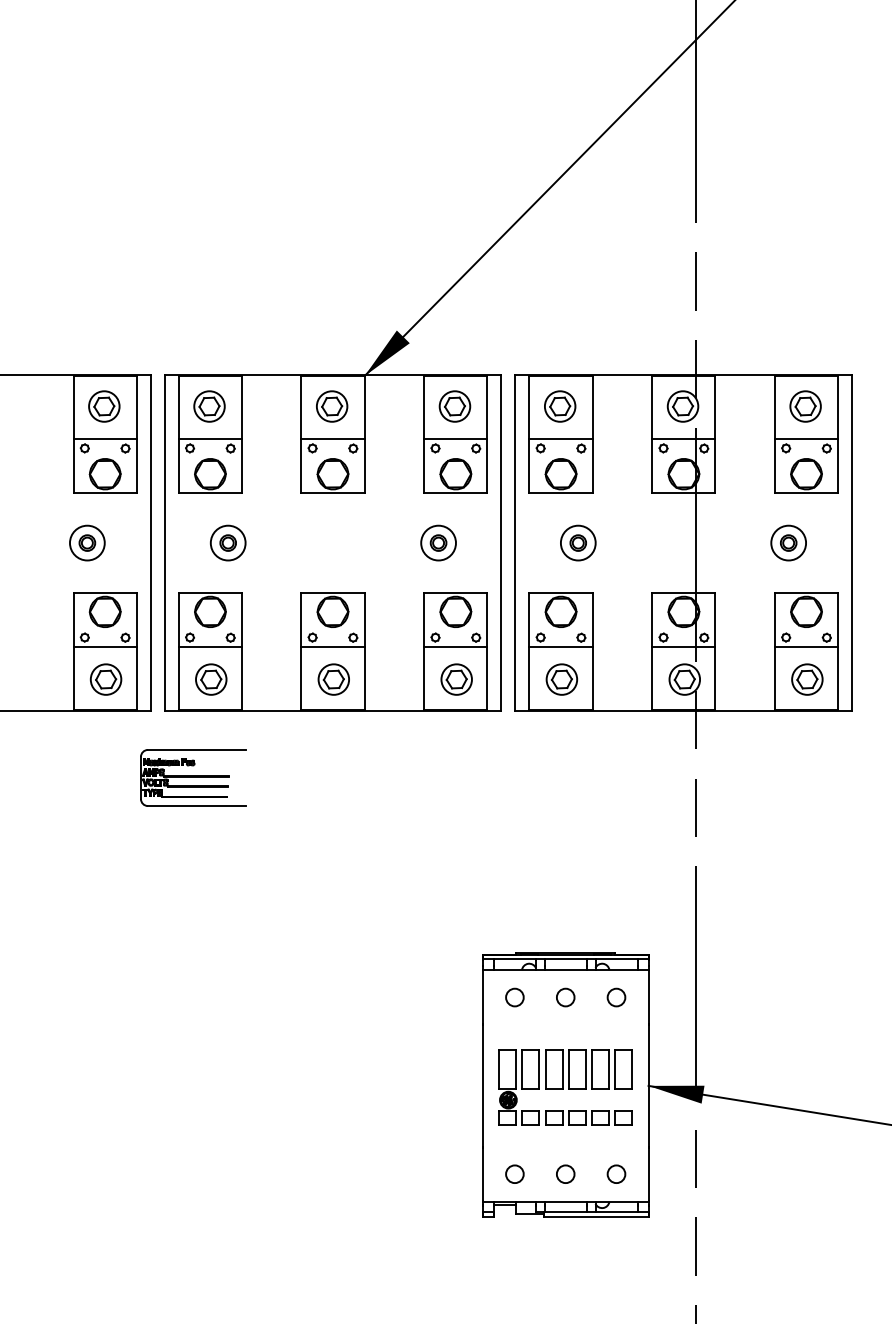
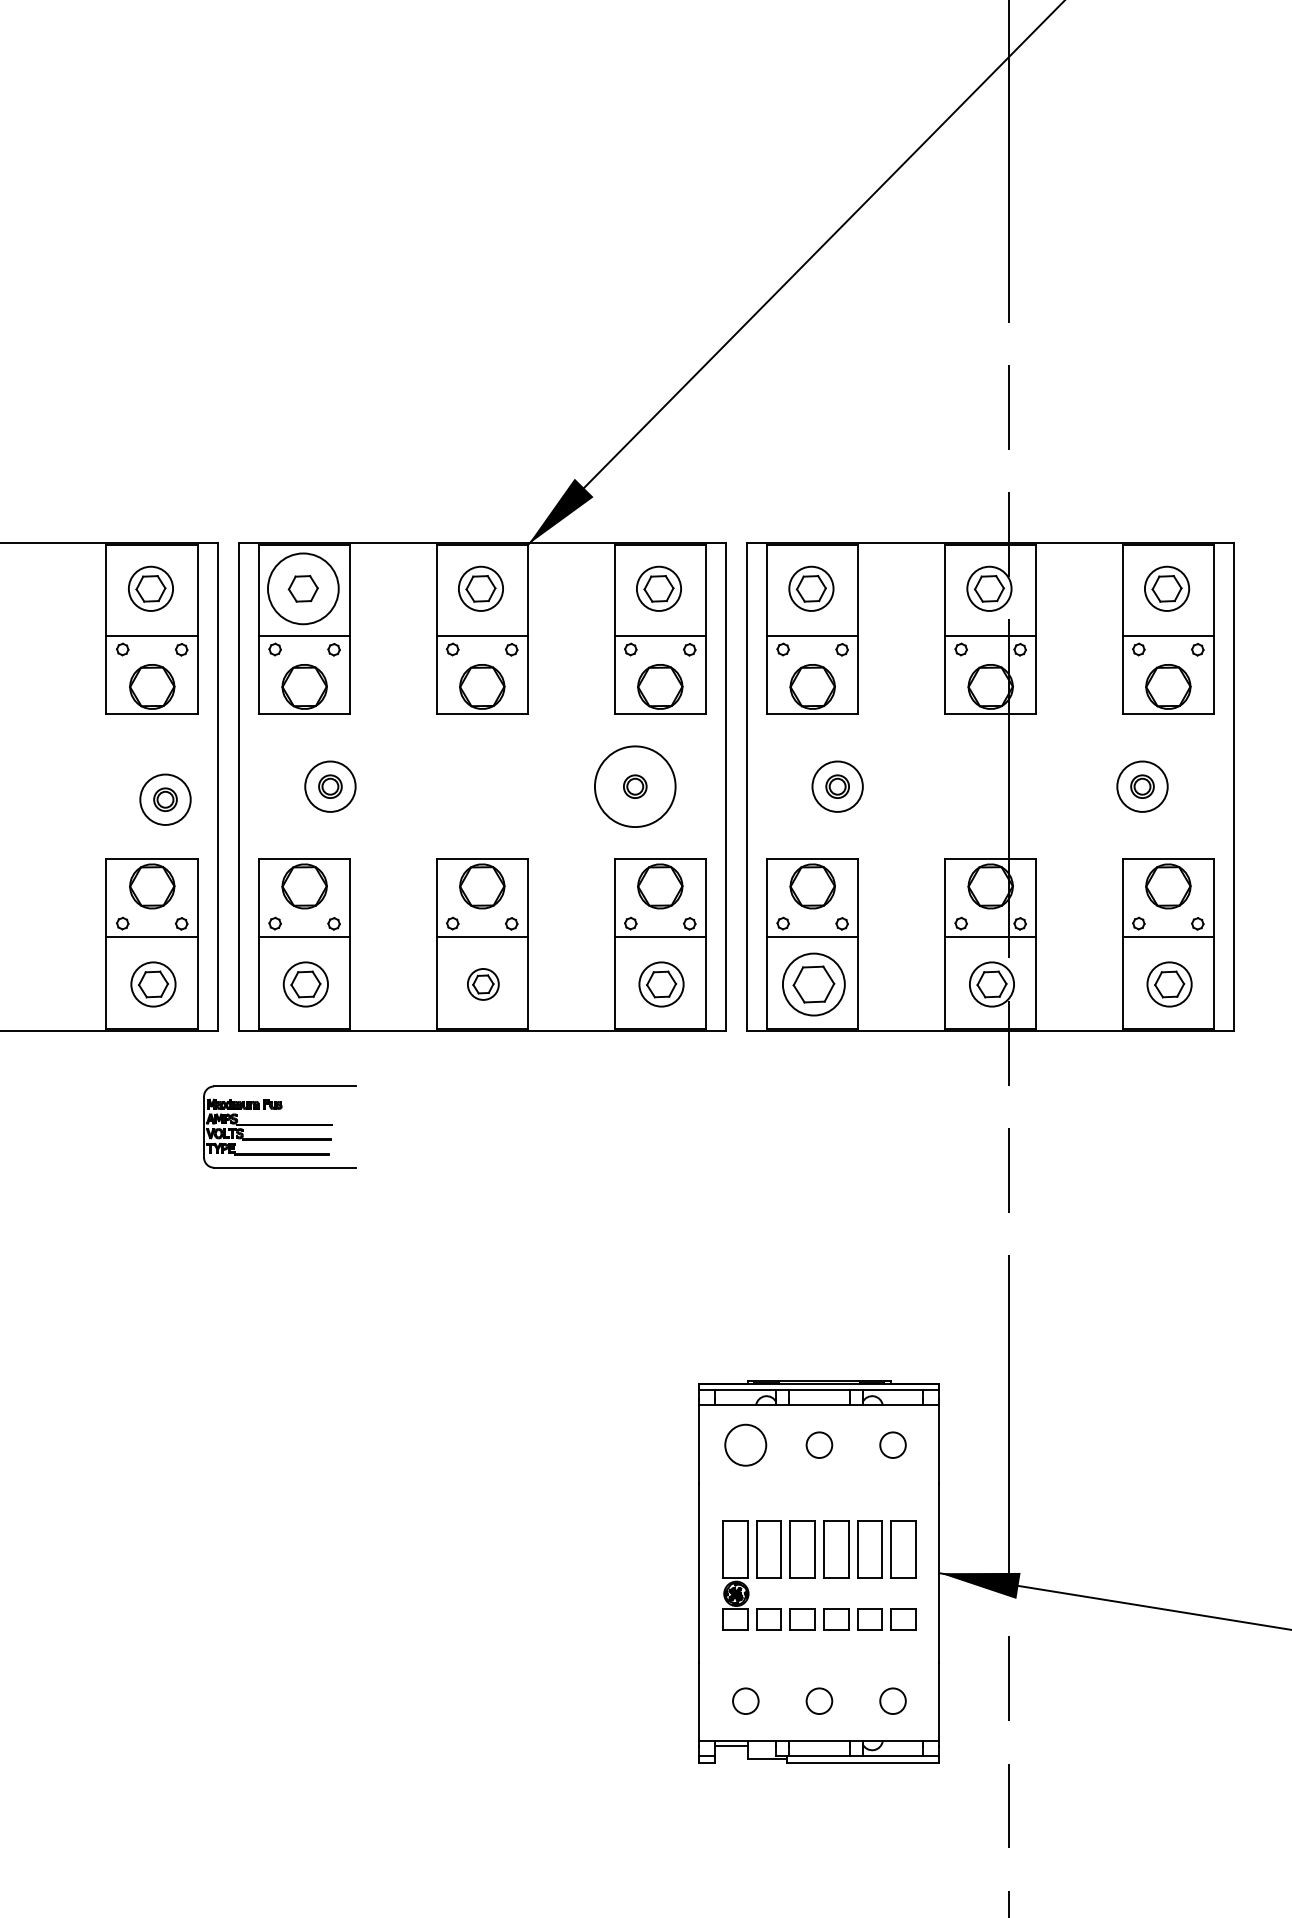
circle: (209, 406) -> (303, 588), size x1.6
part: (87, 542) -> (165, 798), moved
circle: (438, 542) -> (635, 785), size x1.6
part: (333, 679) -> (482, 984), size x0.7
part: (561, 679) -> (813, 984), size x1.4
circle: (514, 997) -> (745, 1445), size x1.6

